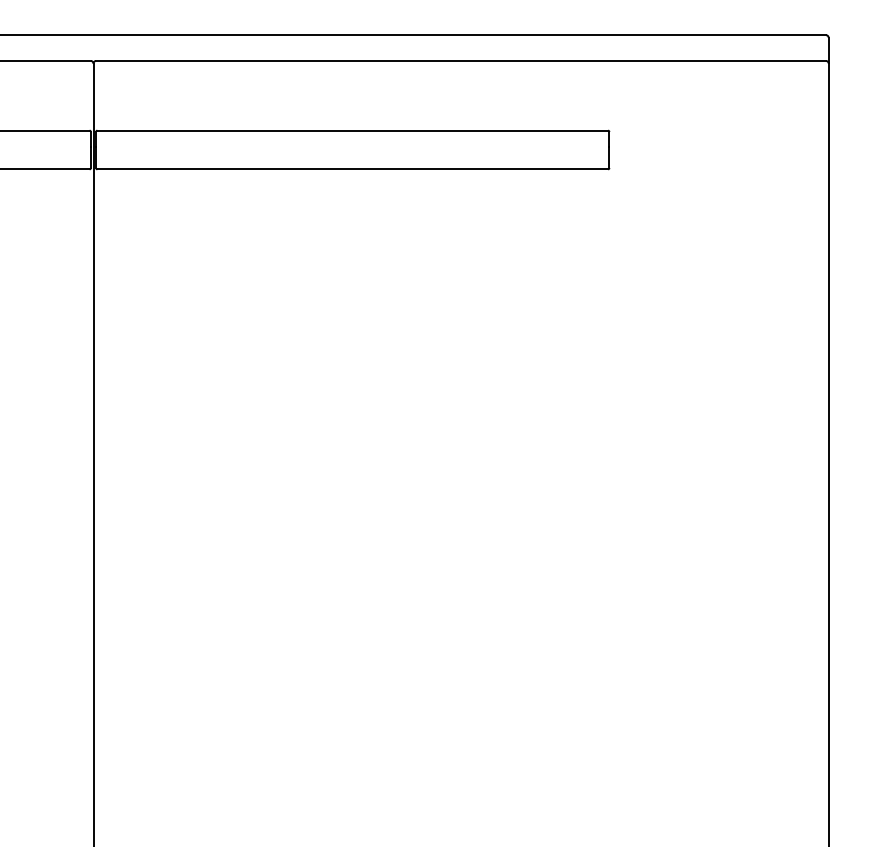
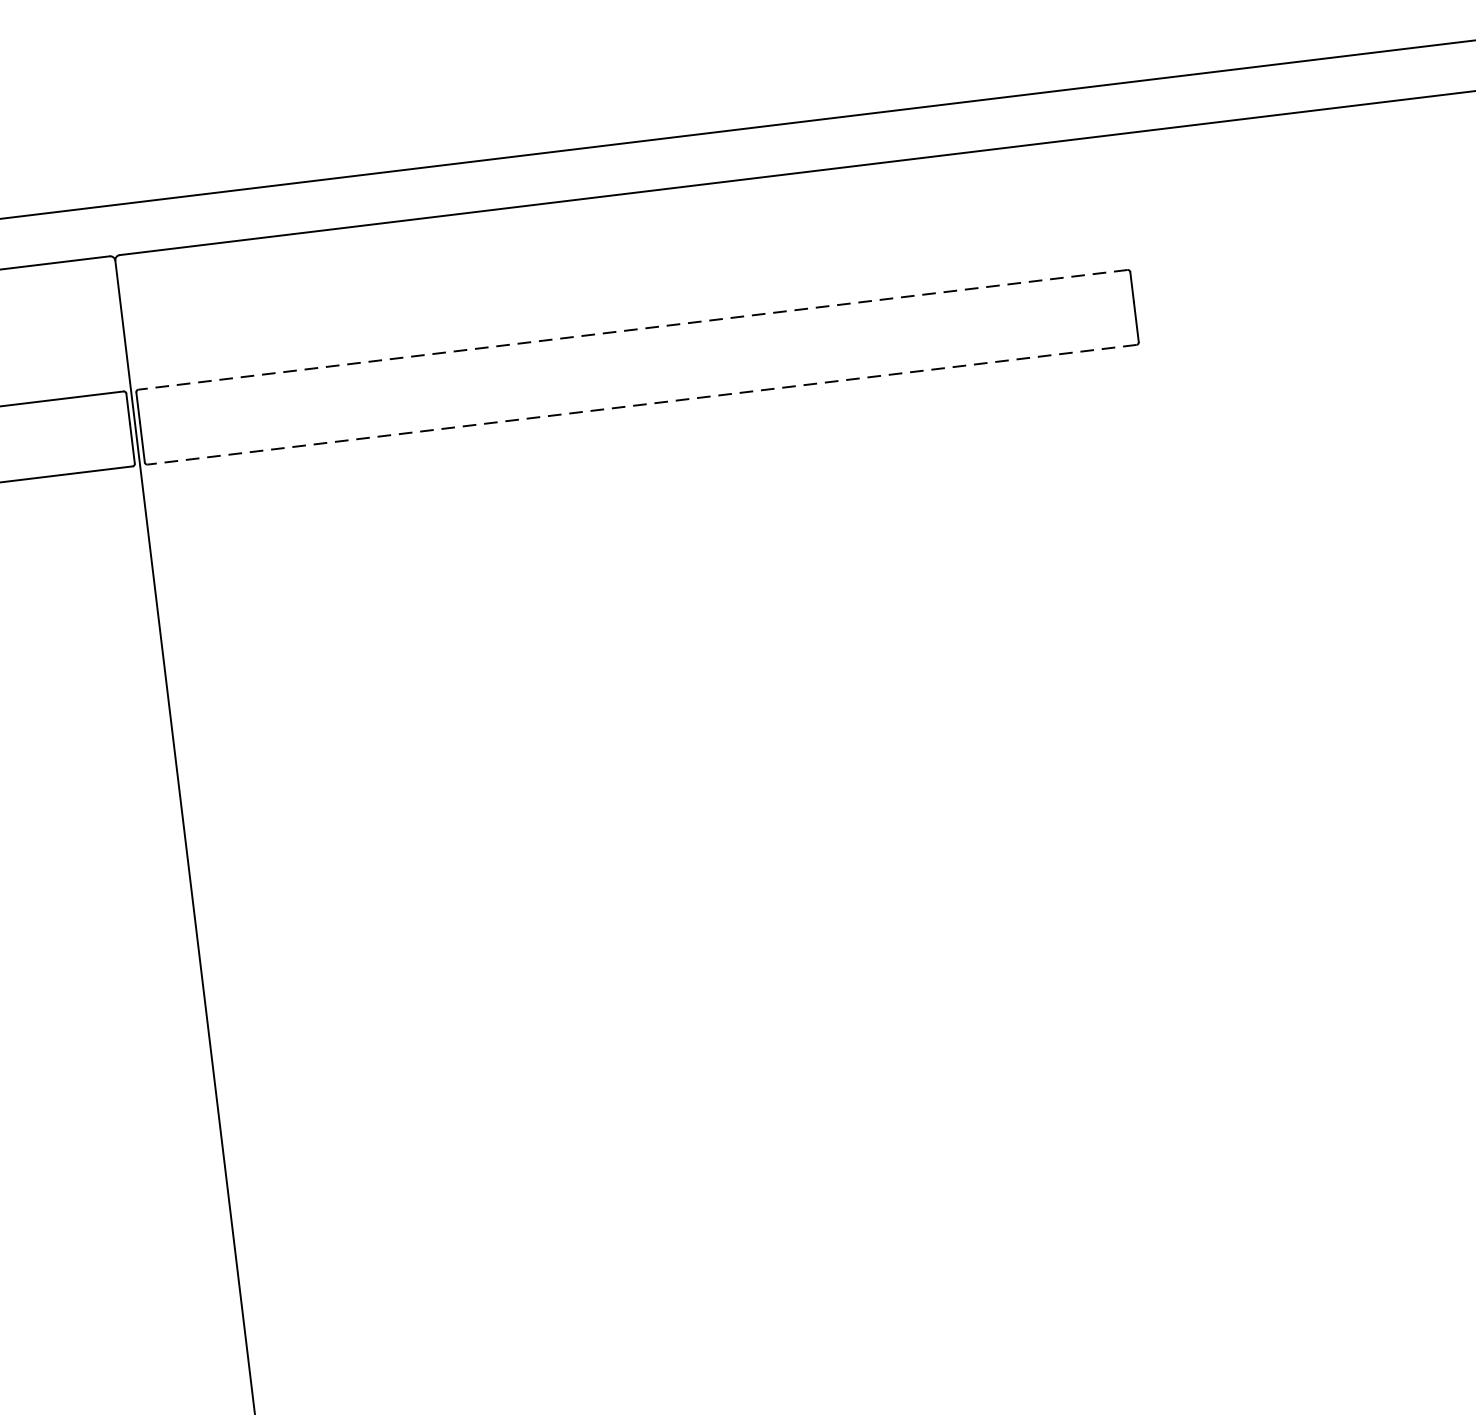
line: (352, 130) -> (632, 329), solid -> dashed
line: (352, 169) -> (641, 405), solid -> dashed

